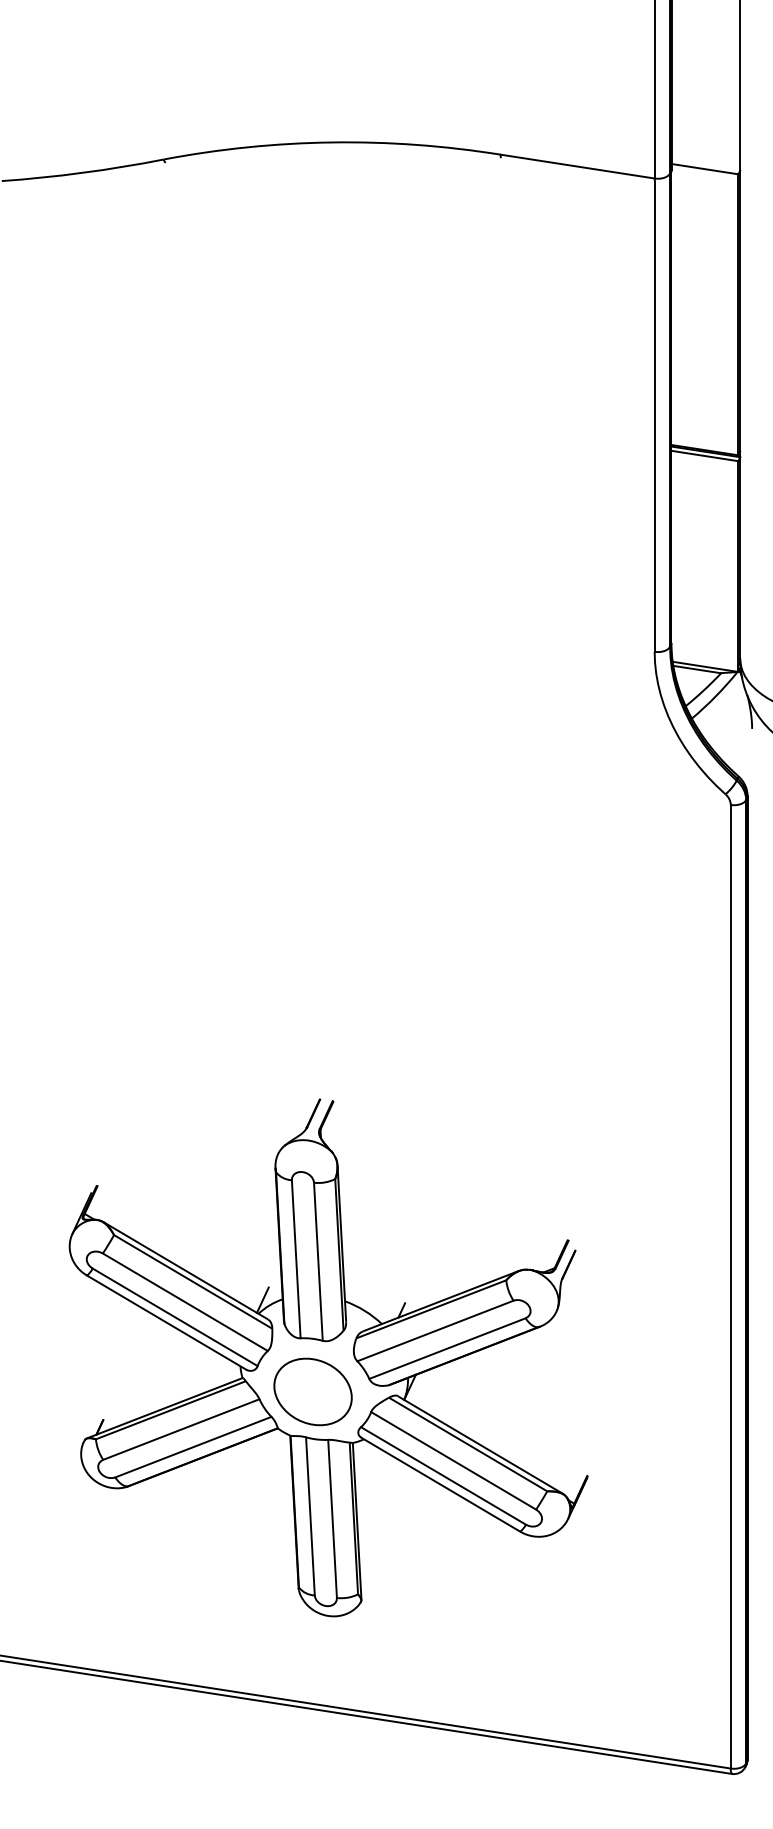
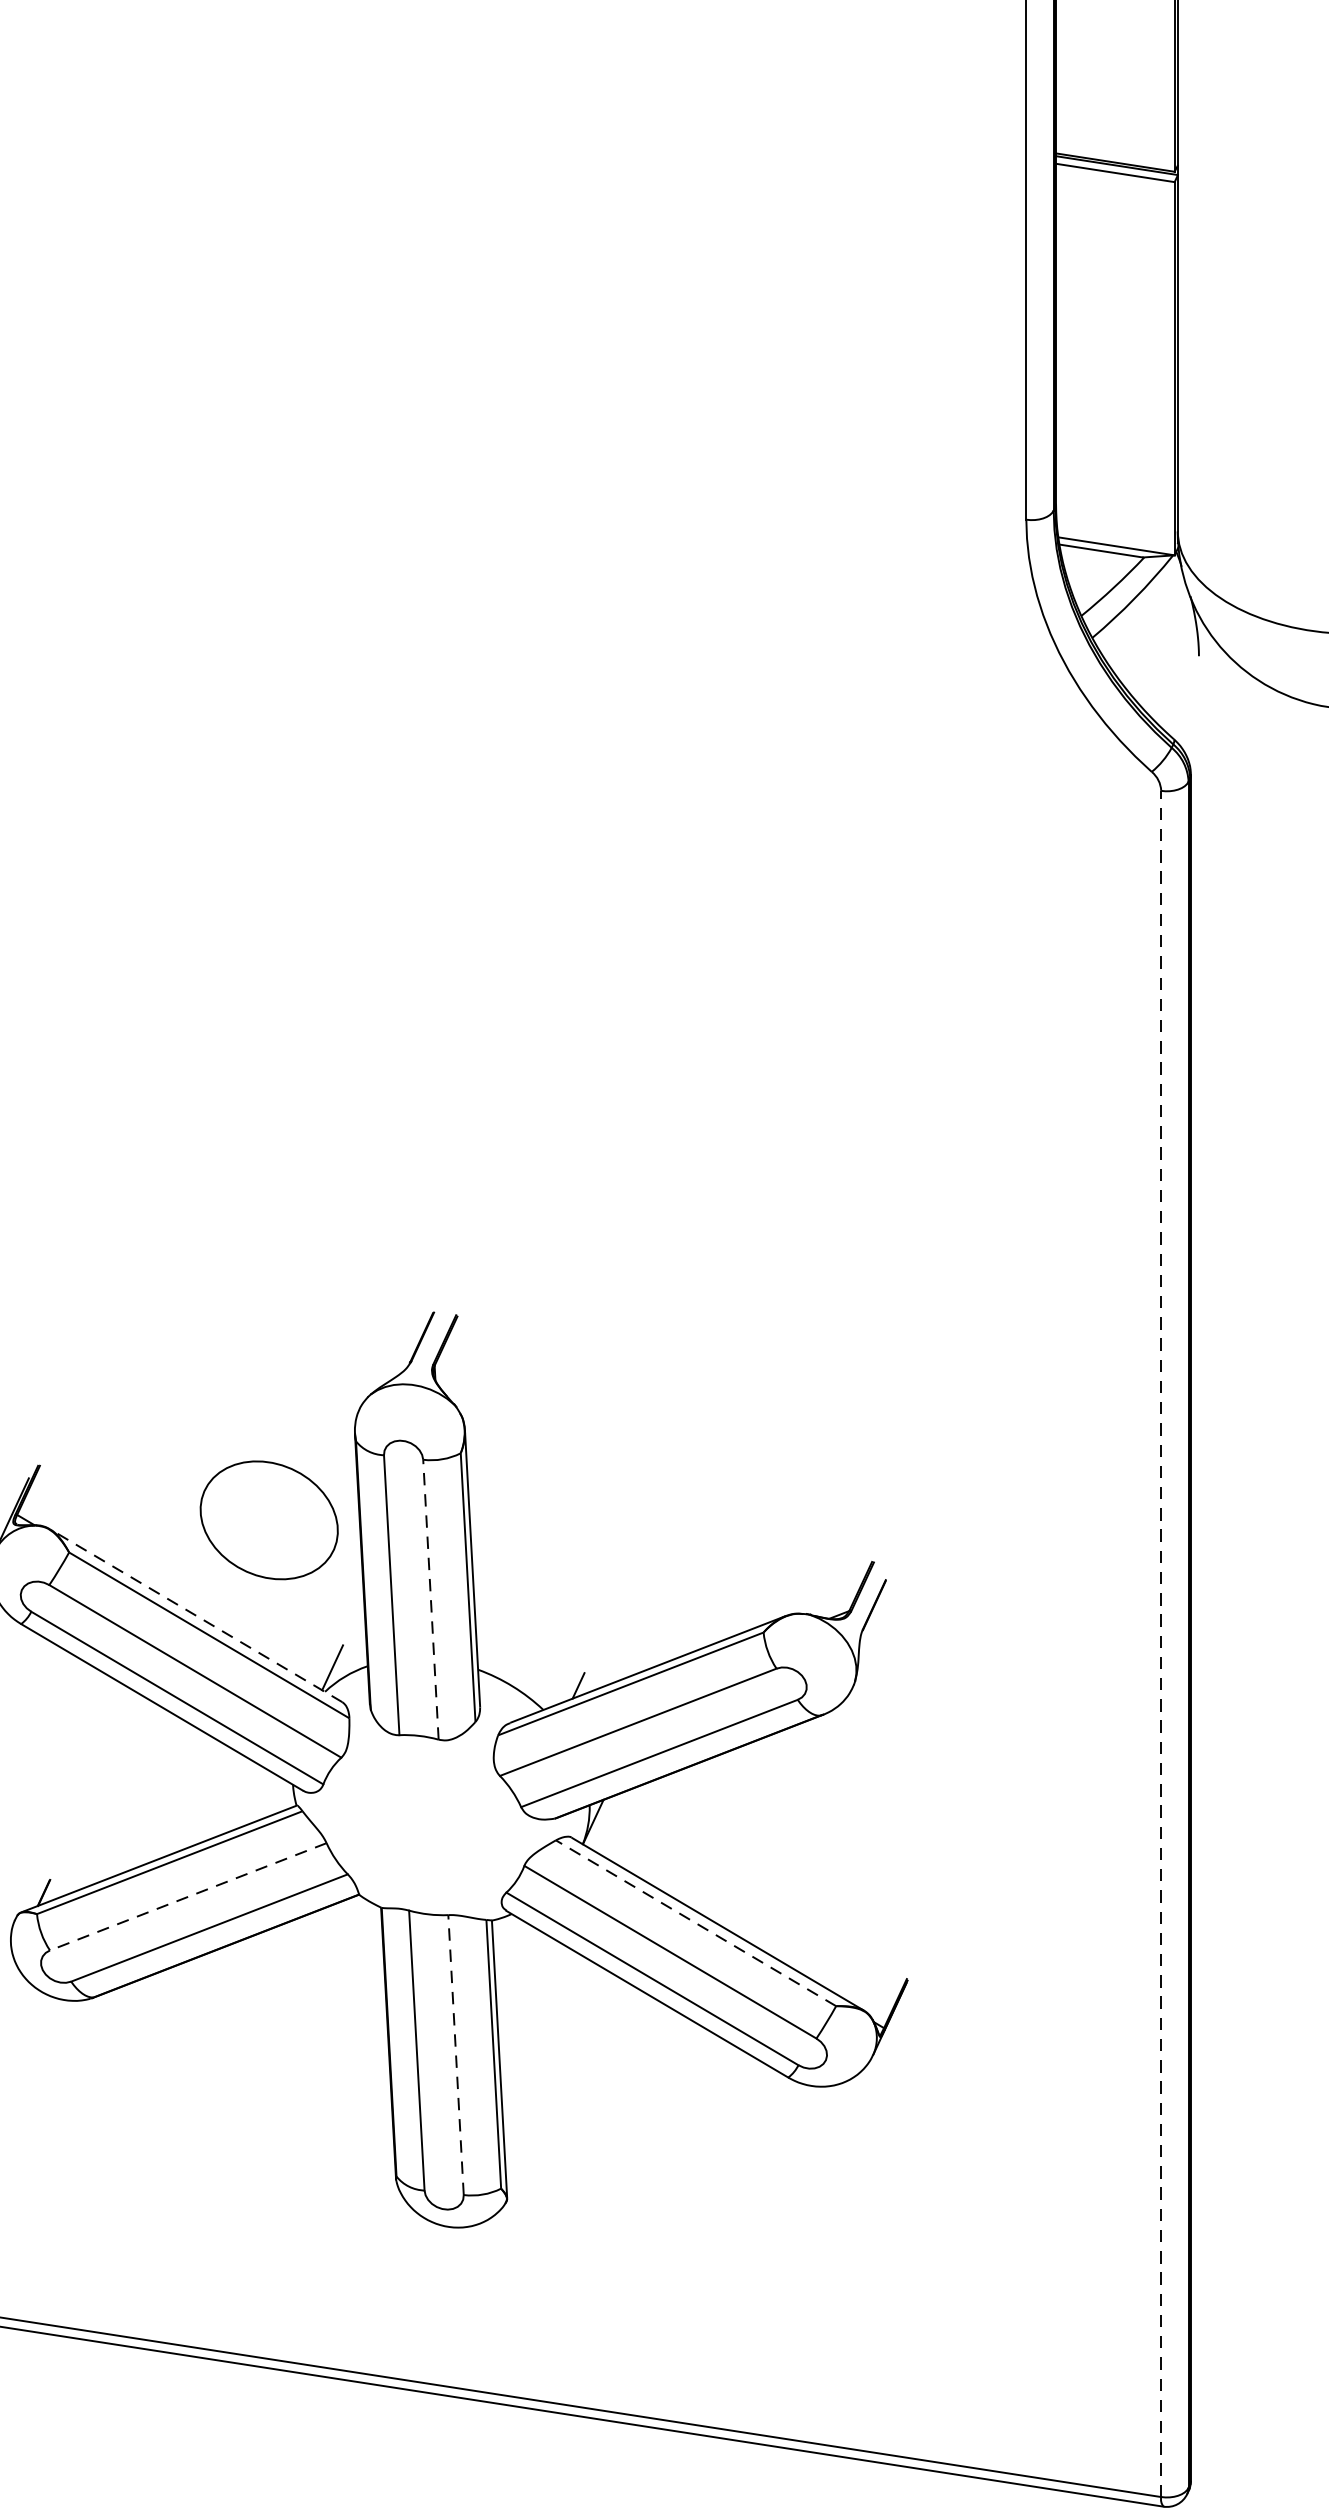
line: (318, 1261) -> (431, 1599), solid -> dashed
line: (186, 1271) -> (197, 1616), solid -> dashed
line: (730, 1286) -> (1160, 1643), solid -> dashed
part: (312, 1391) -> (268, 1519), moved
line: (181, 1429) -> (188, 1896), solid -> dashed
line: (468, 1444) -> (696, 1923), solid -> dashed
line: (332, 1518) -> (455, 2054), solid -> dashed

